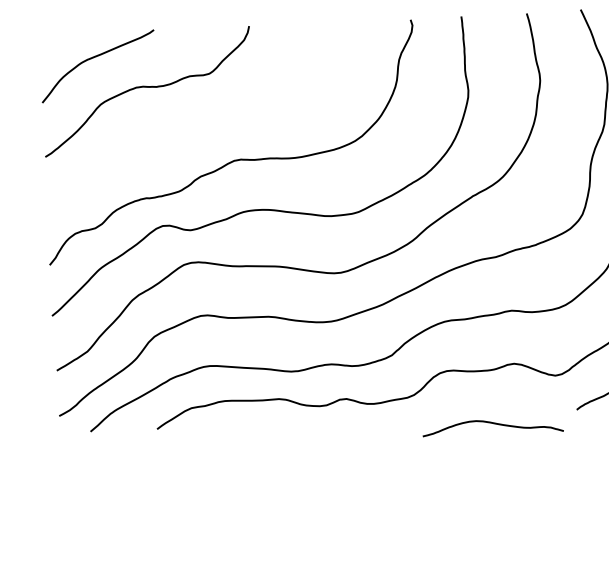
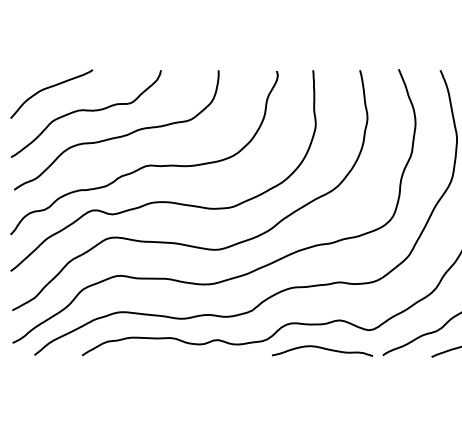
curve: (191, 121) -> (116, 136), added
curve: (494, 424) -> (323, 349), moved

